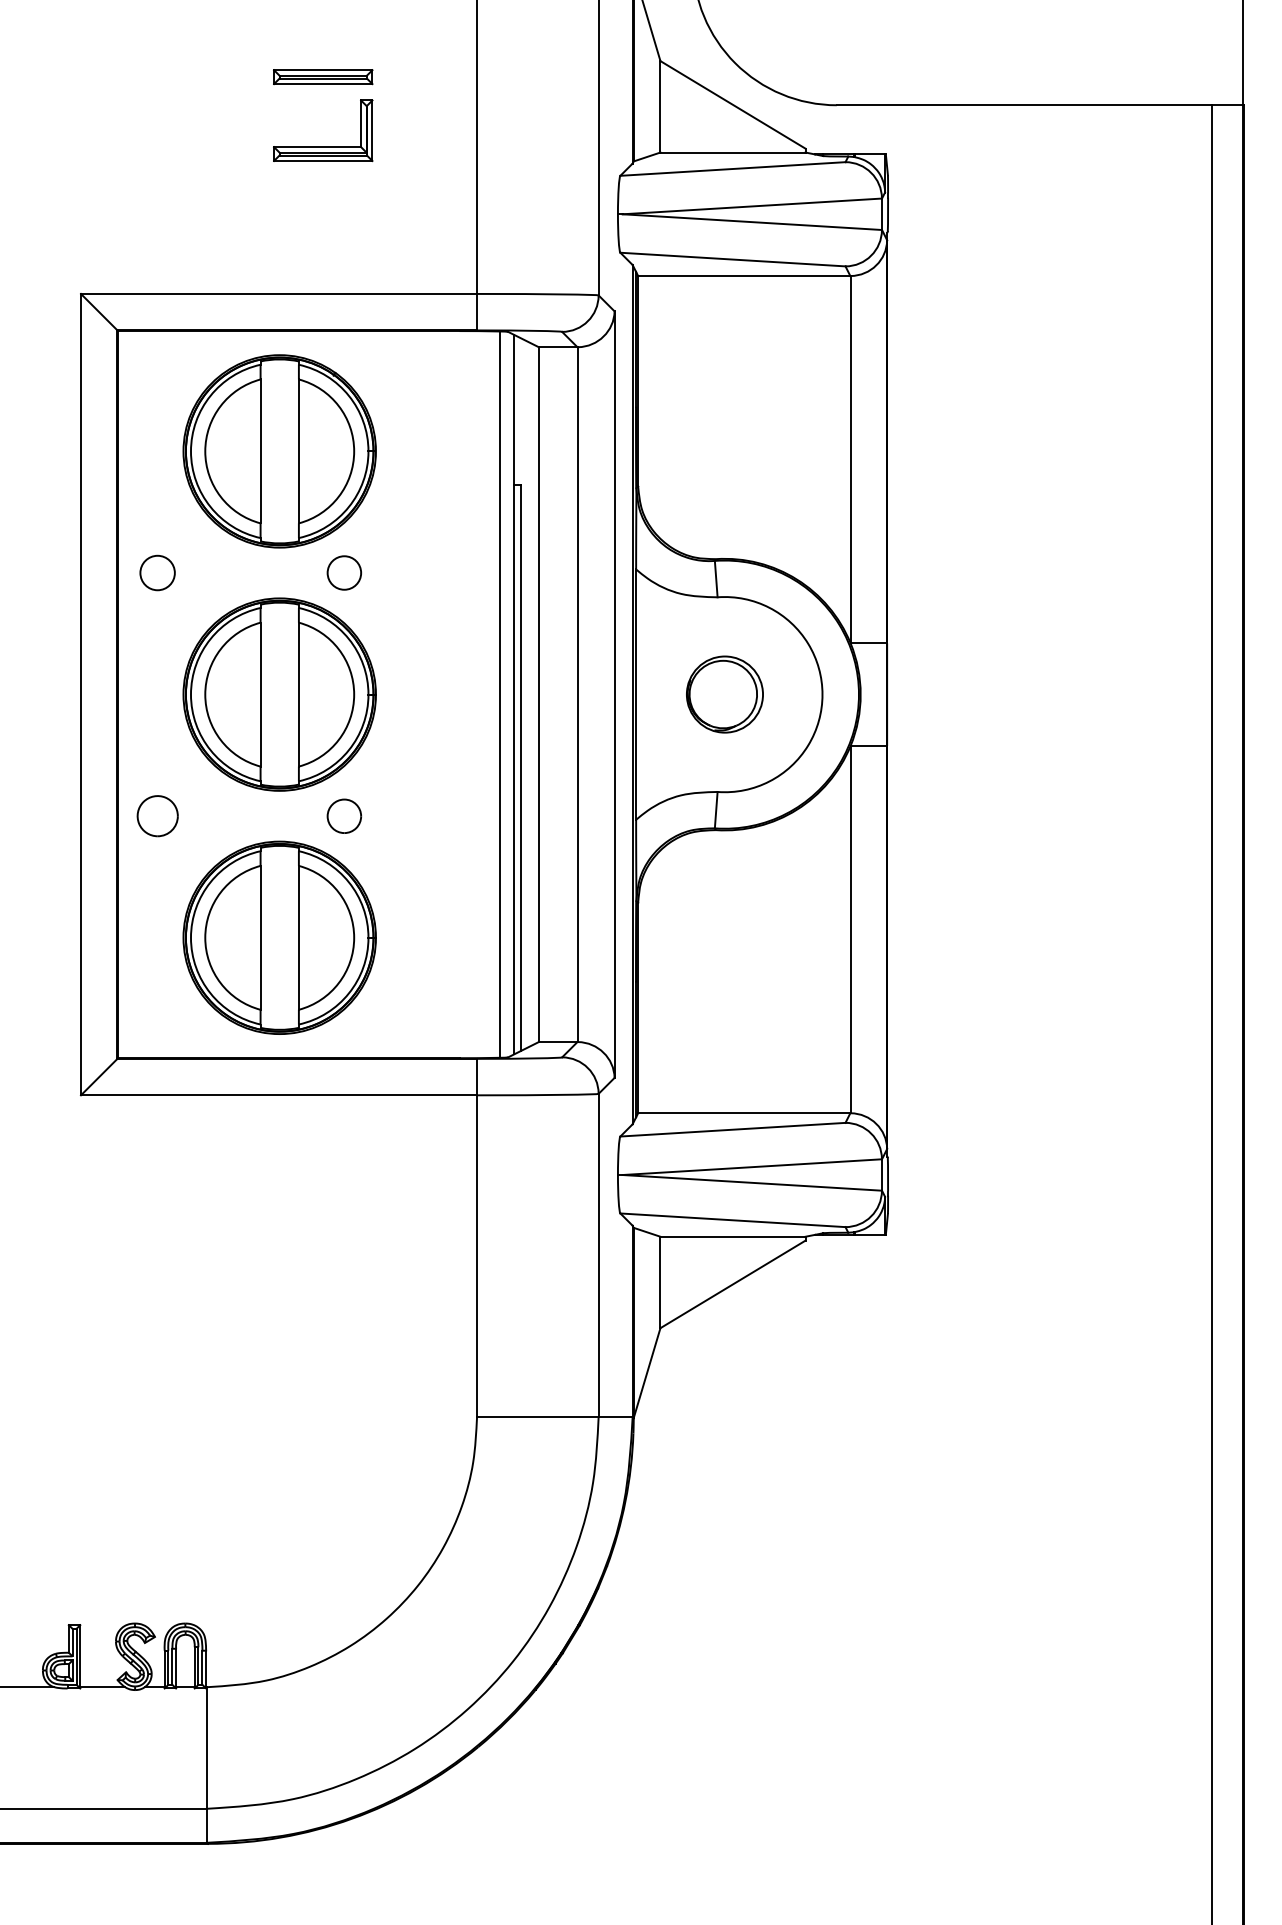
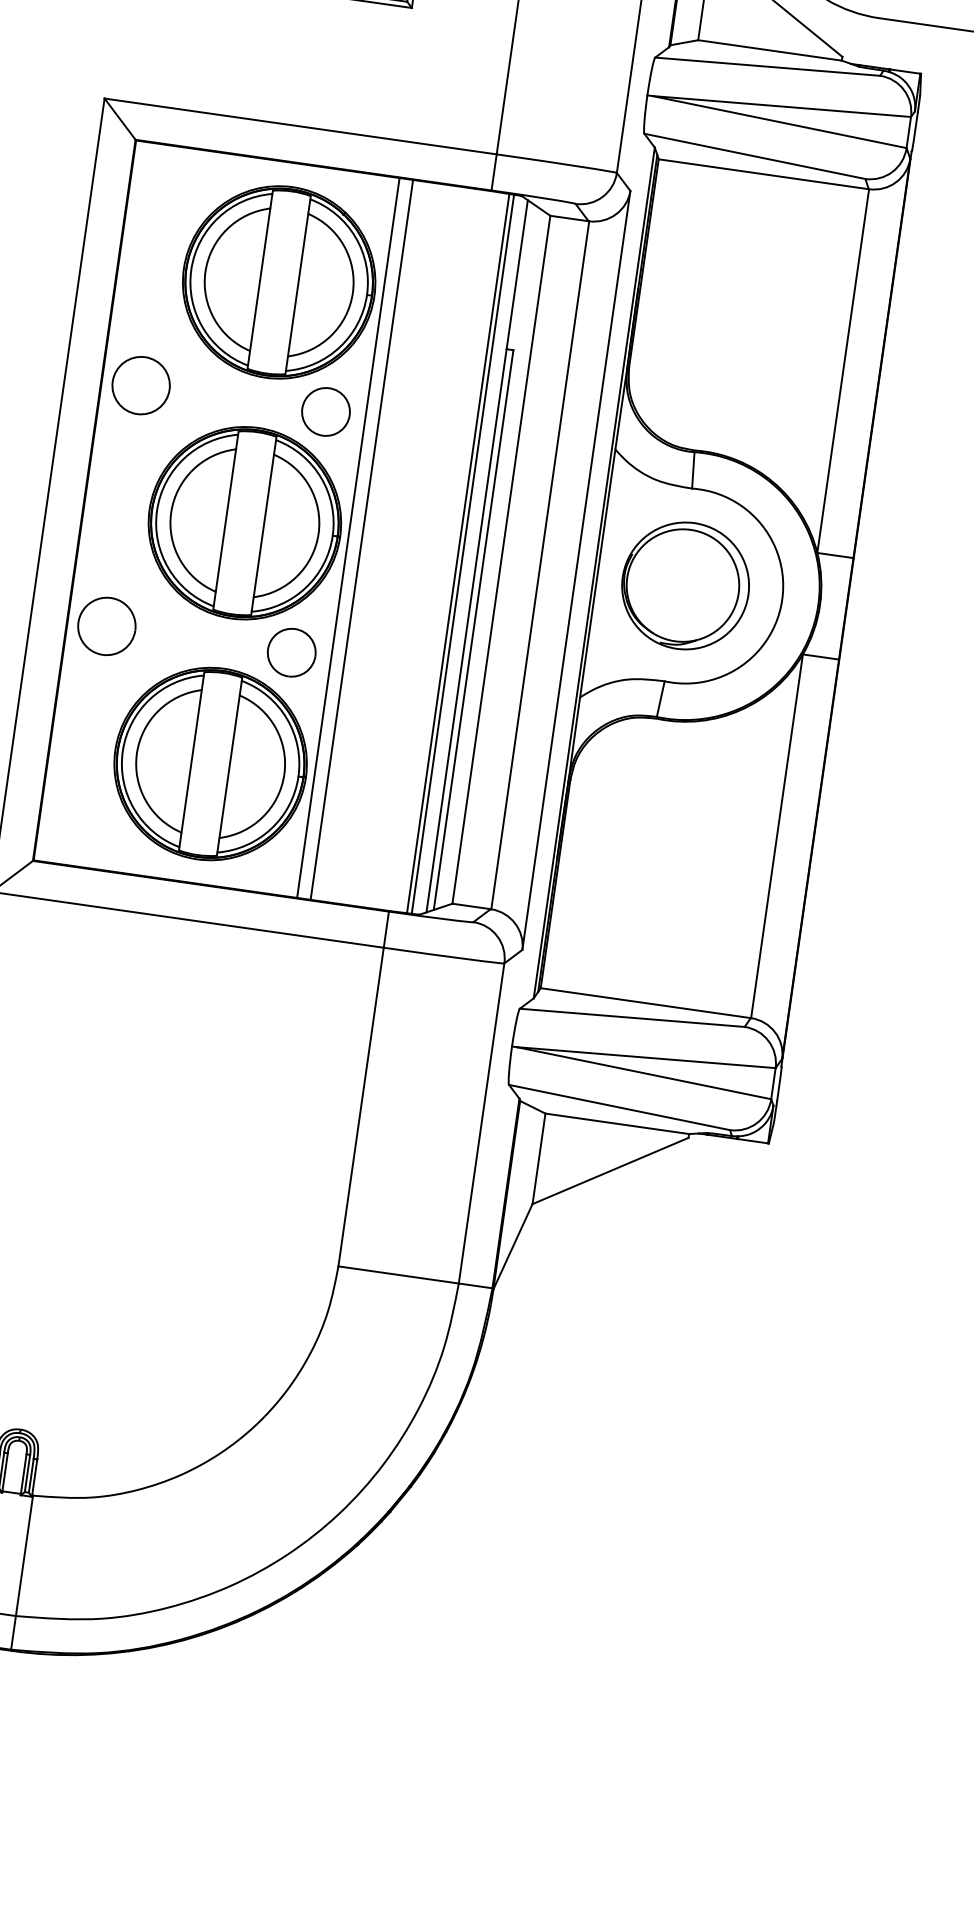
circle: (157, 572) -> (141, 385), size x1.67
circle: (344, 572) -> (326, 411), size x1.43
line: (384, 694) -> (348, 537), added
line: (397, 694) -> (361, 539), added
line: (495, 694) -> (458, 553), added
part: (724, 694) -> (685, 585), size x1.67
part: (157, 815) -> (106, 625), size x1.43
part: (344, 816) -> (291, 653), size x1.43

